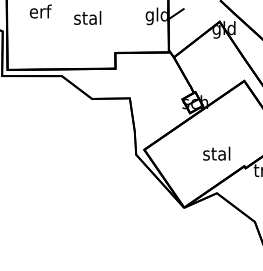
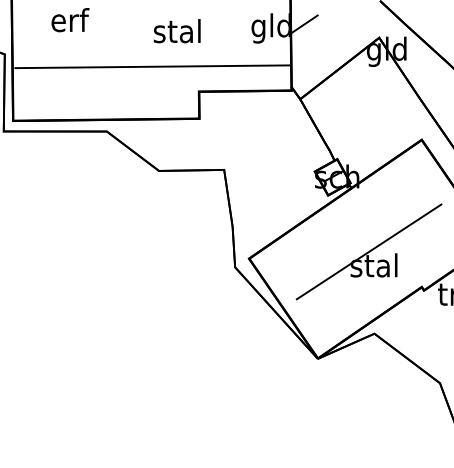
text: (87, 17) -> (176, 30), moved
line: (87, 38) -> (151, 66), added
line: (213, 145) -> (368, 251), added

